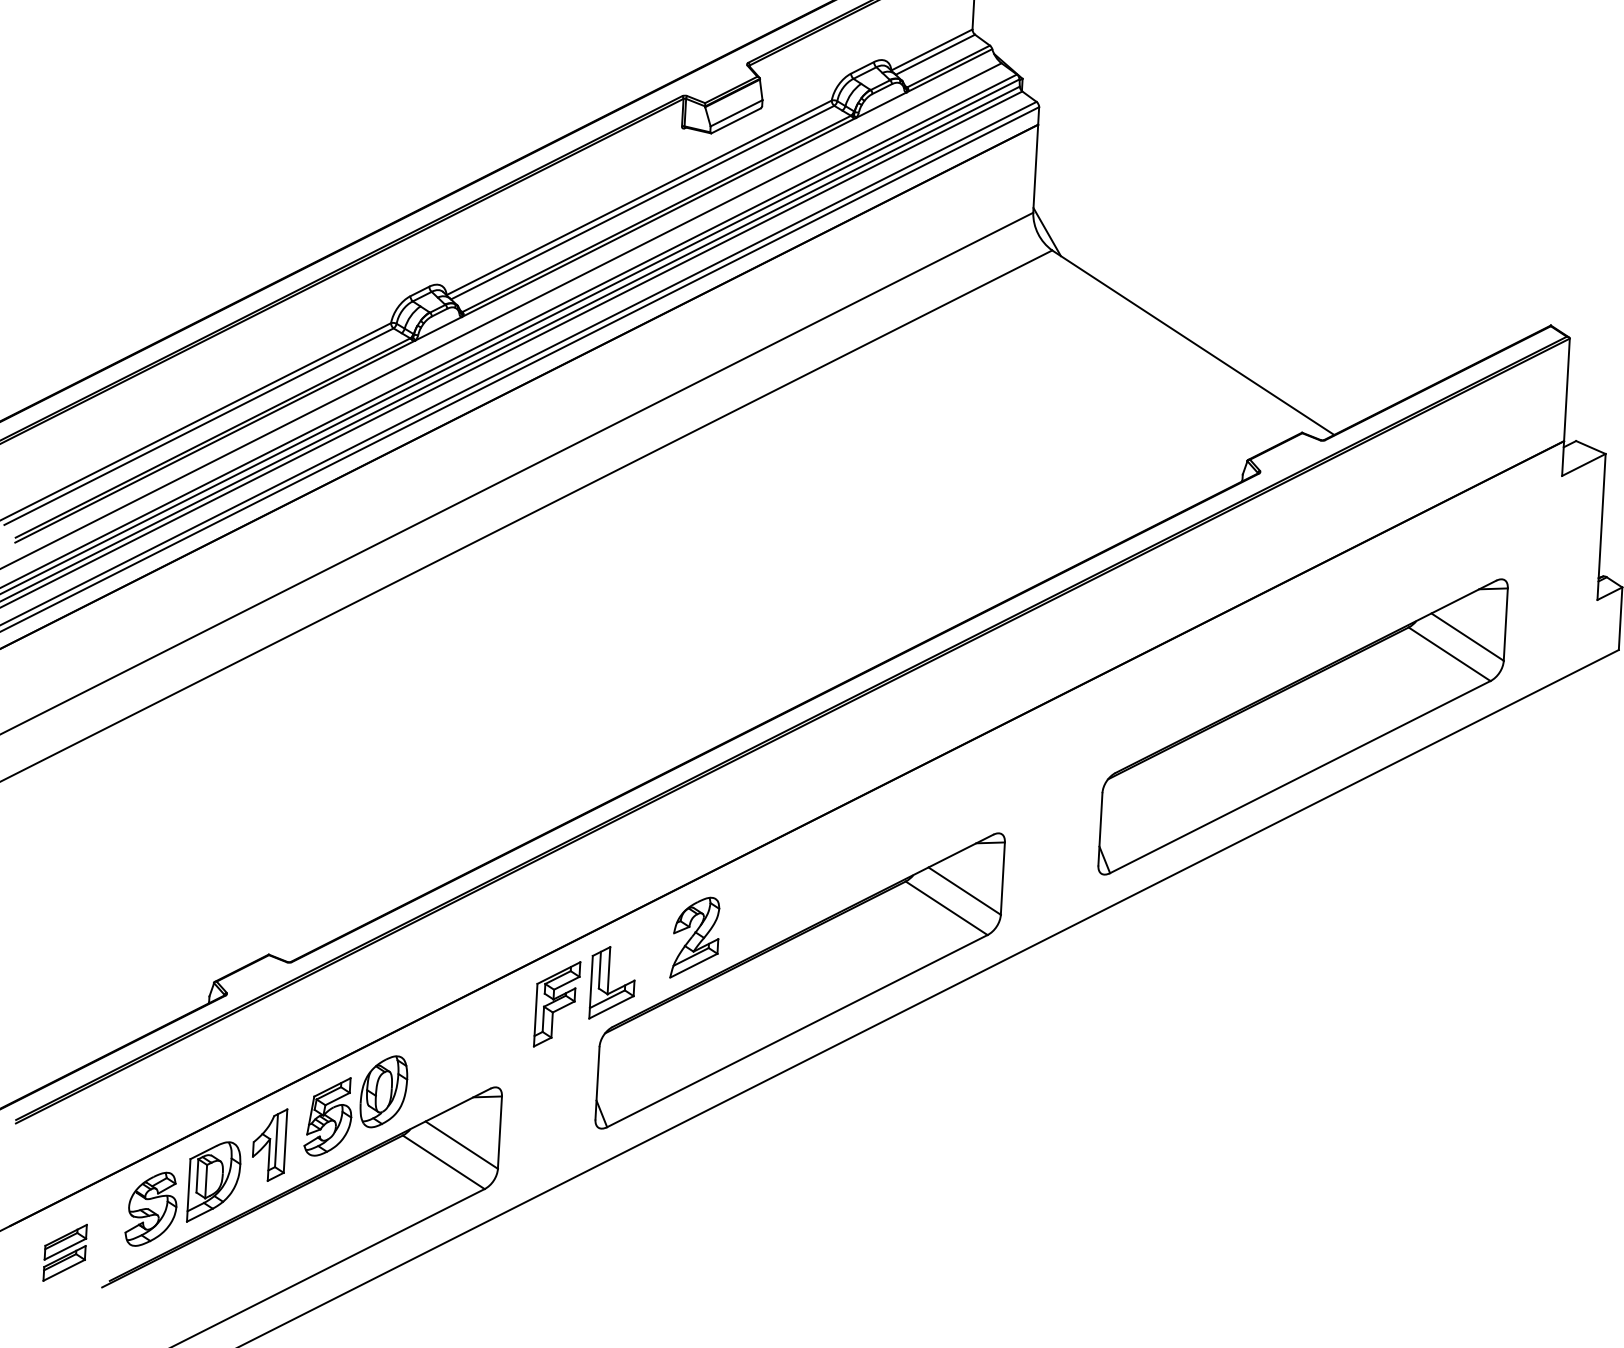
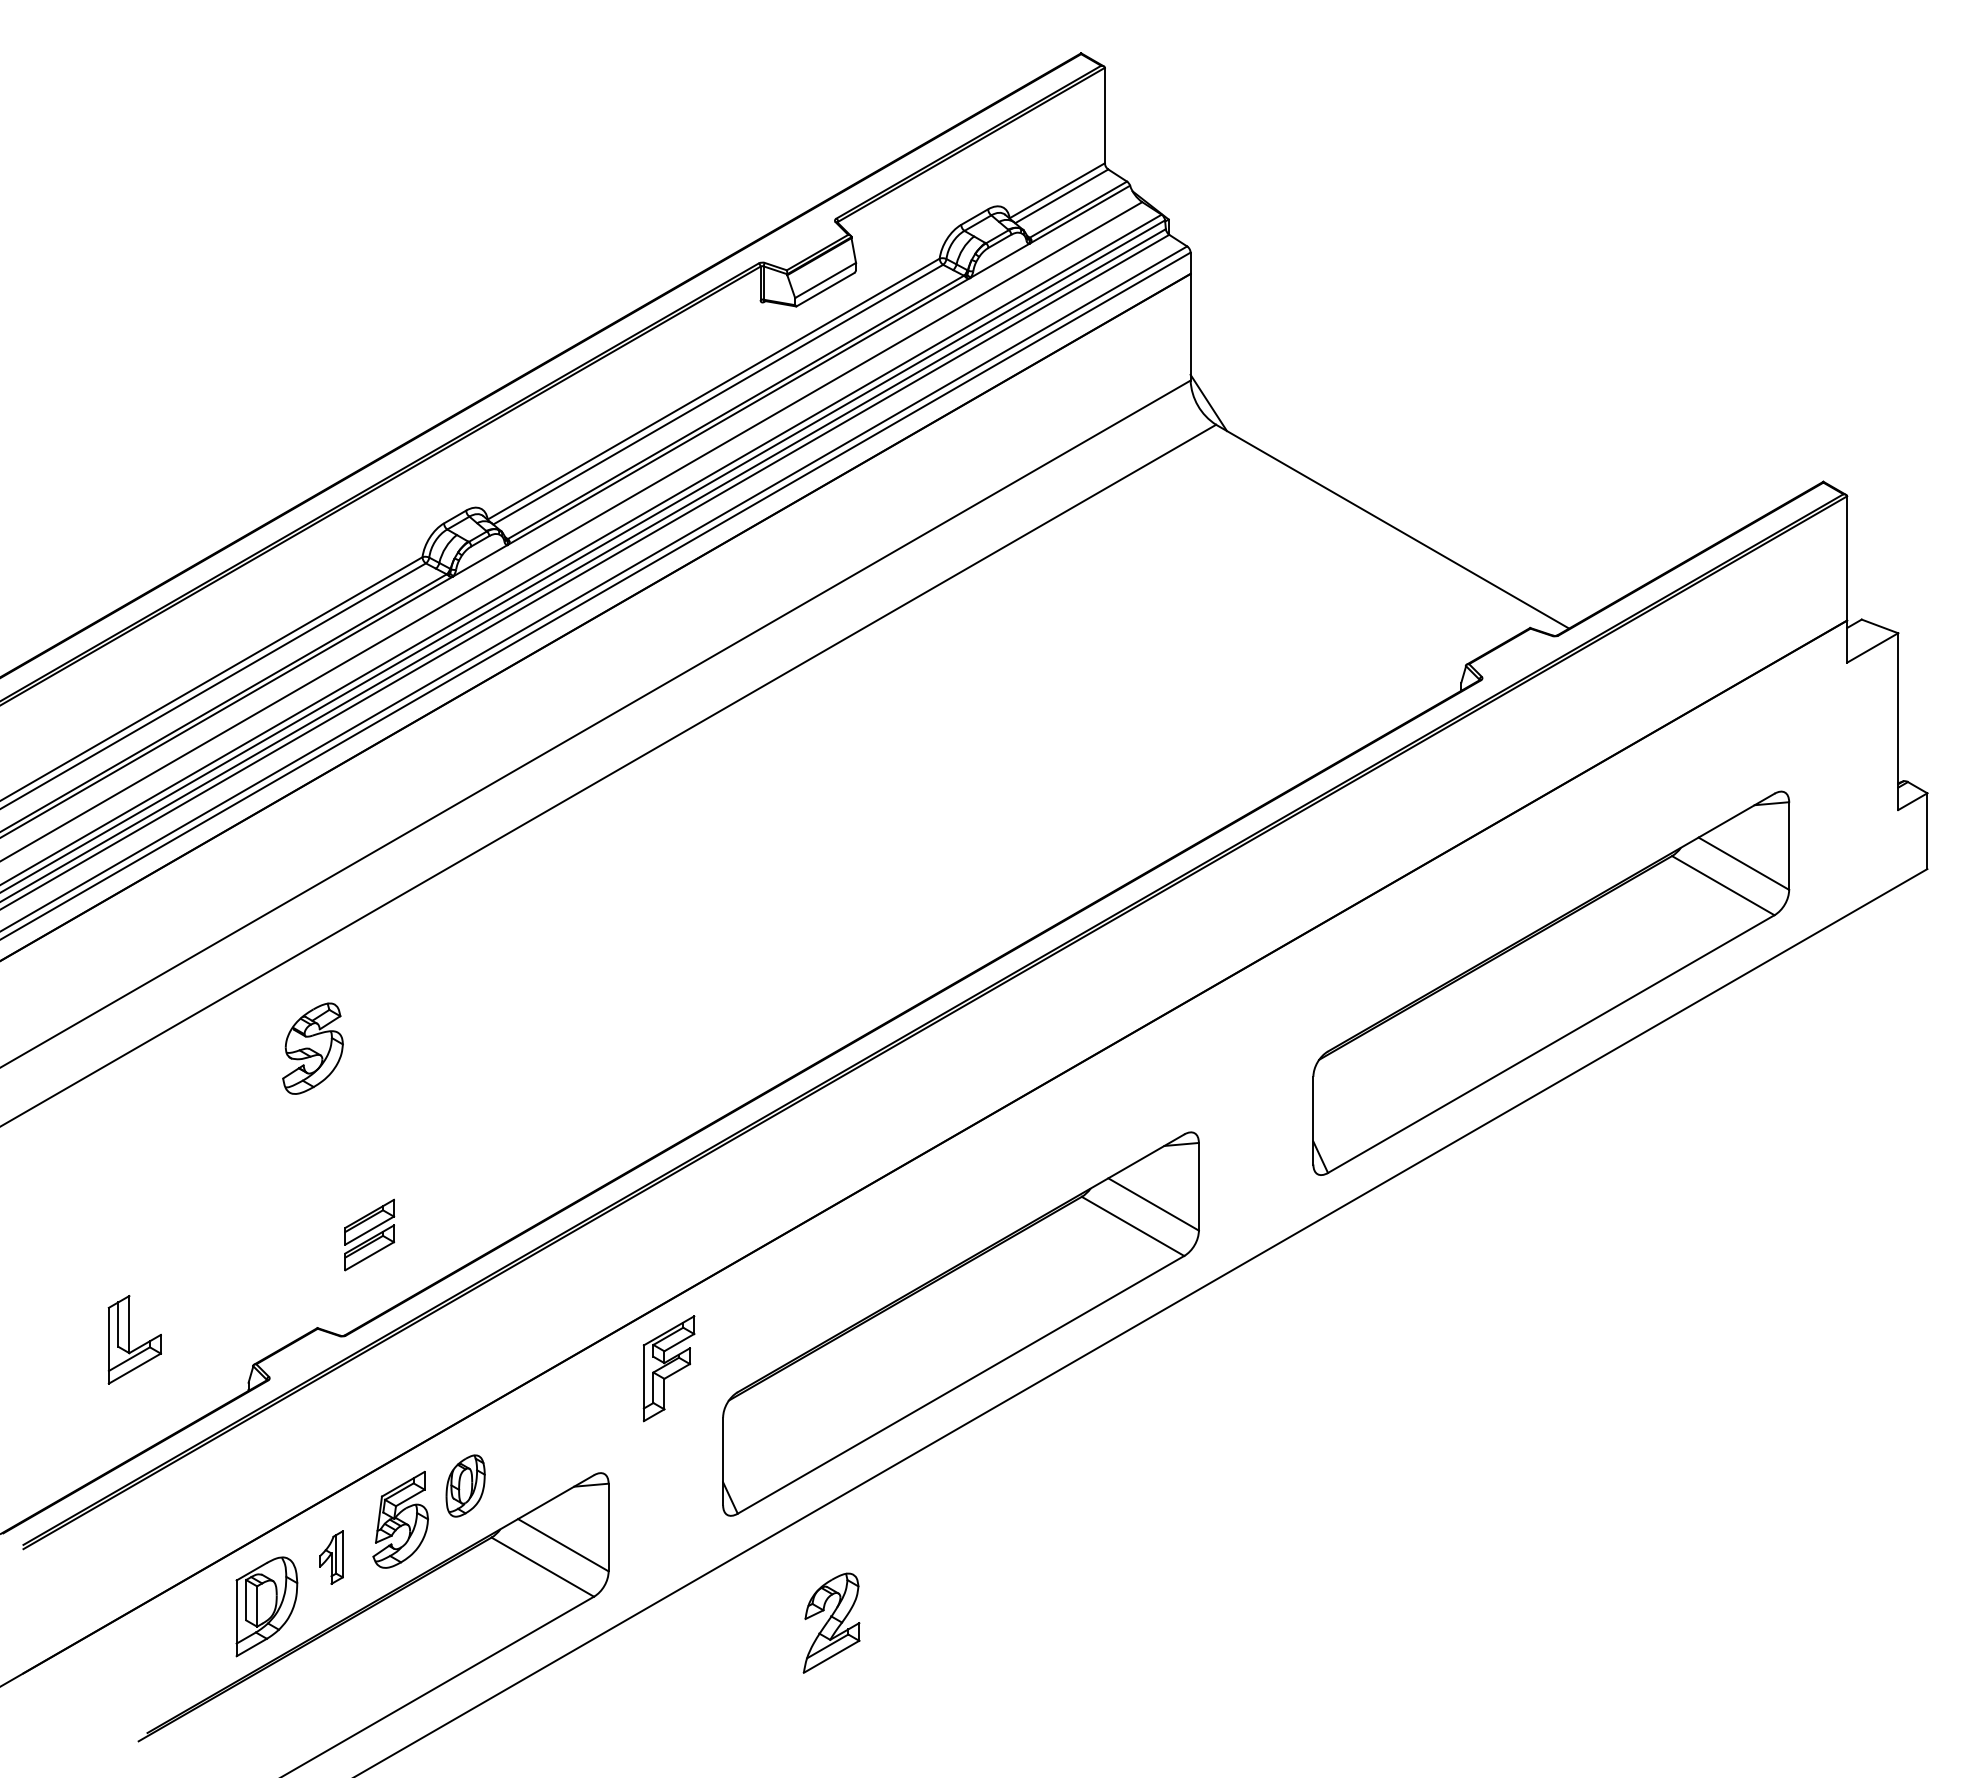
part: (695, 937) -> (831, 1622), moved
part: (612, 983) -> (134, 1339), moved
part: (383, 1091) -> (465, 1485), size x0.7
part: (269, 1144) -> (331, 1557), size x0.6
part: (151, 1209) -> (312, 1048), moved
part: (65, 1252) -> (369, 1234), moved

